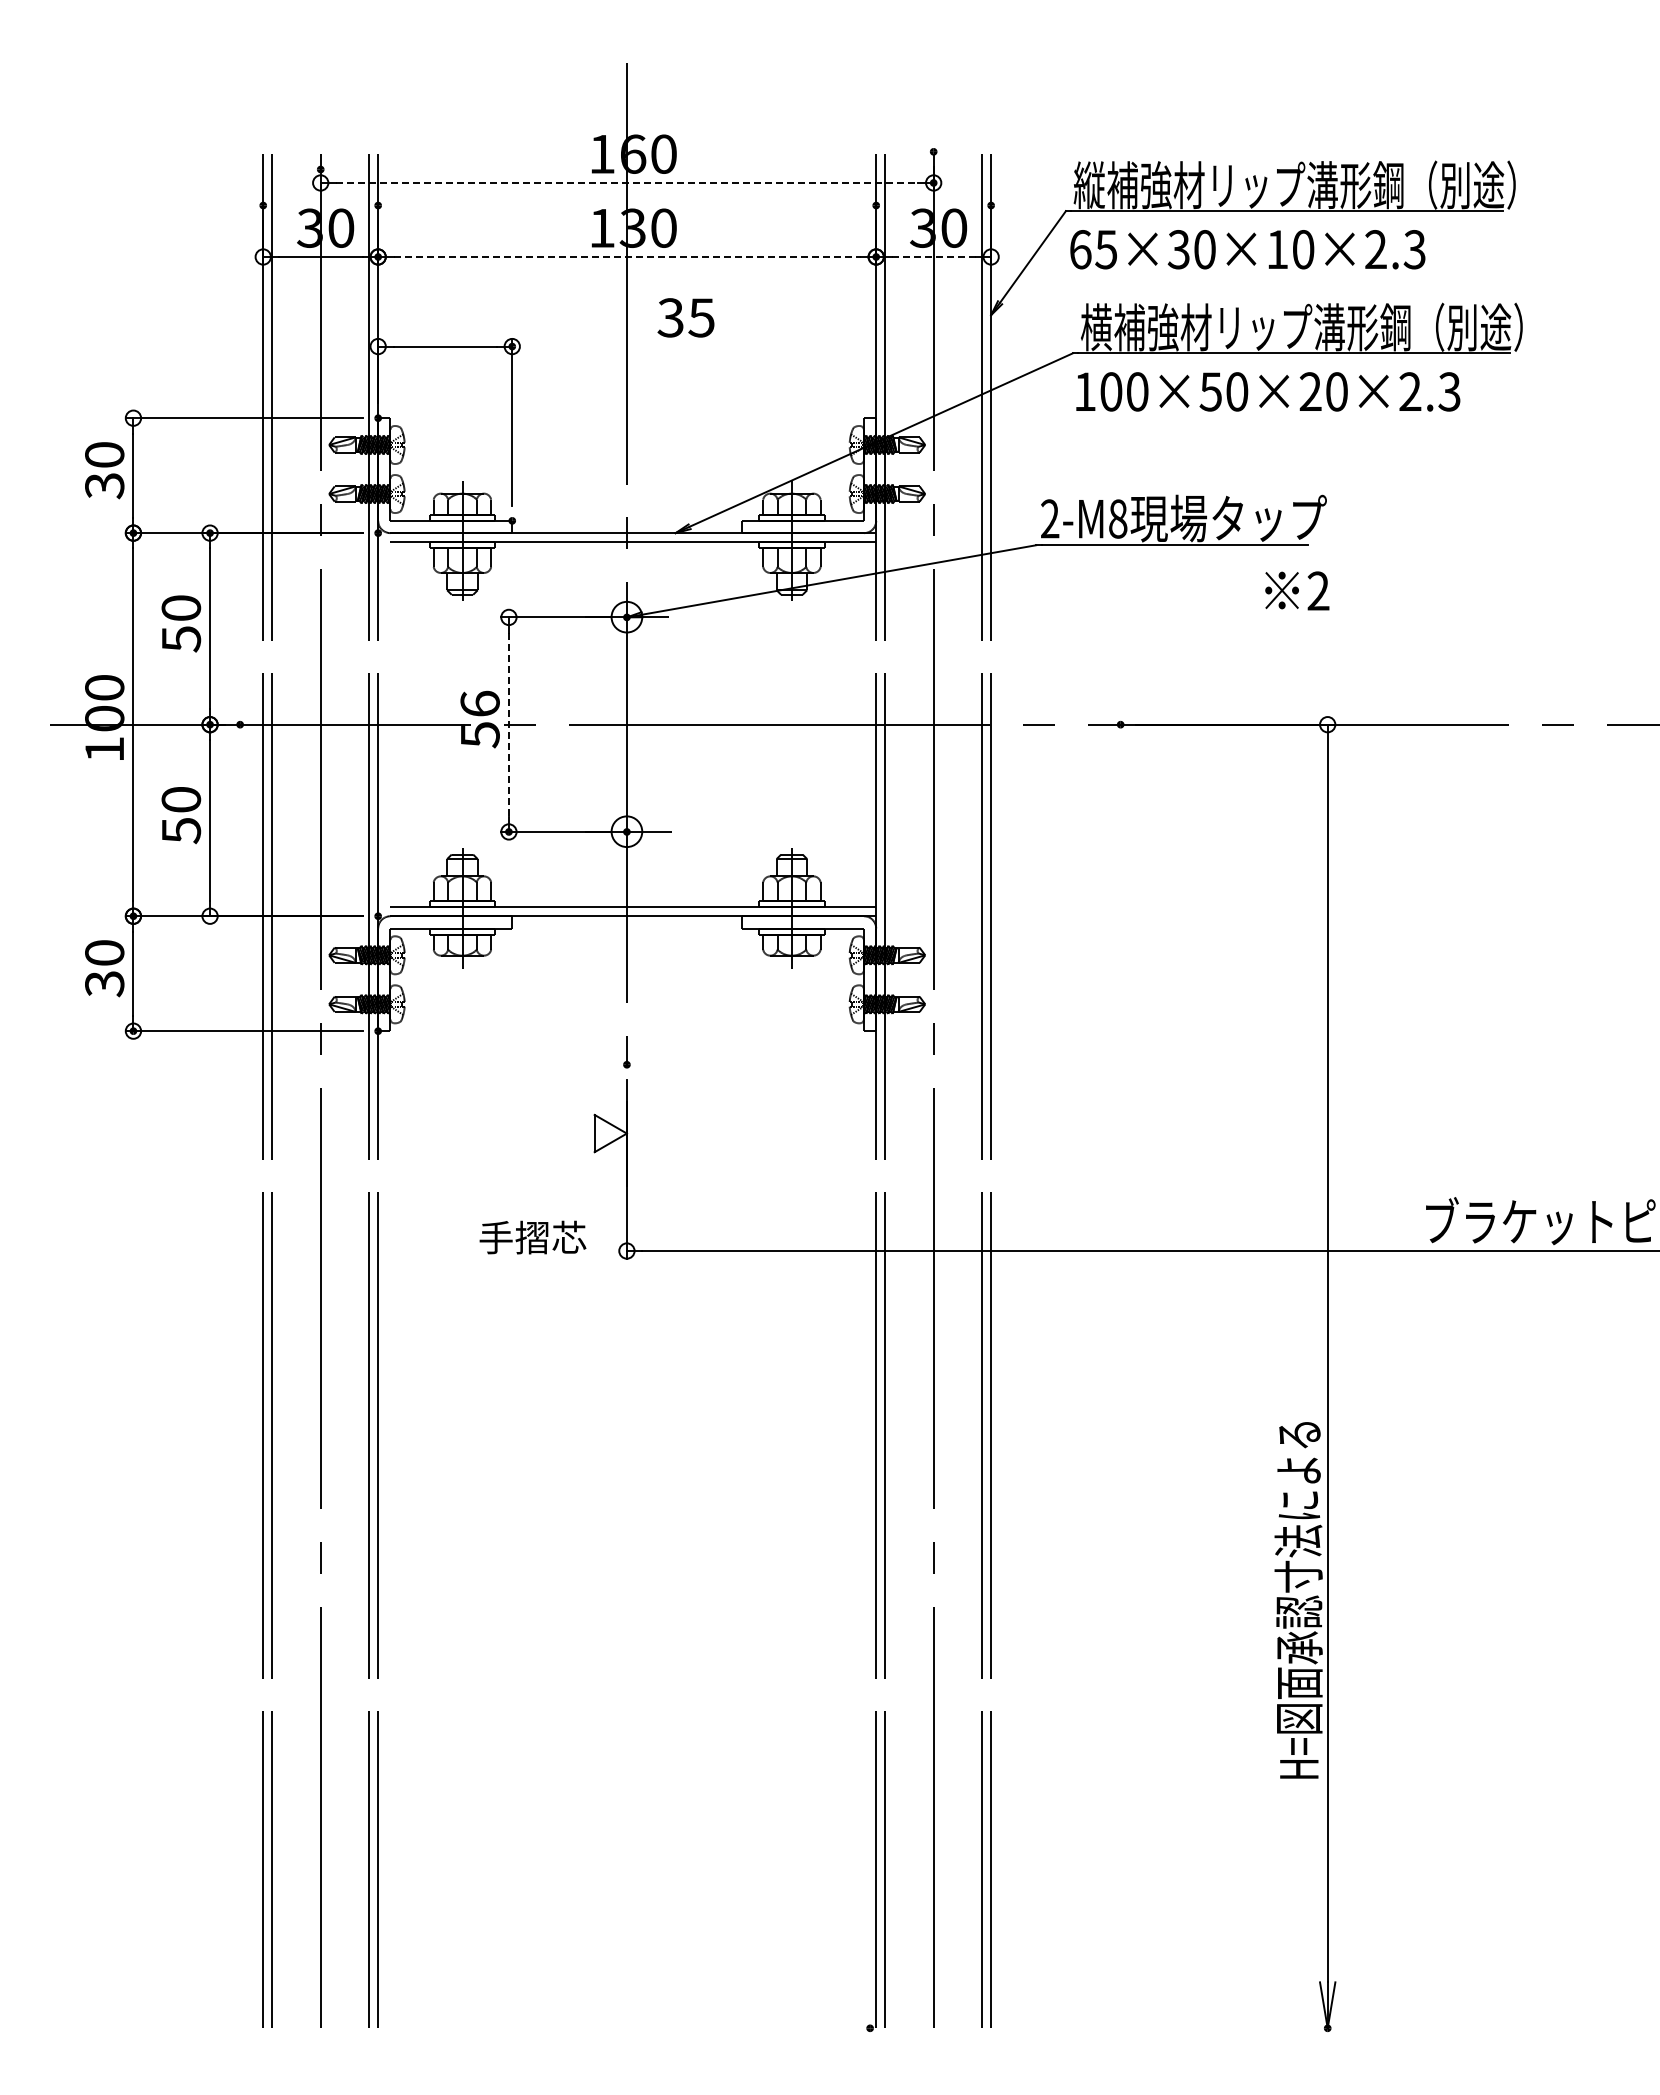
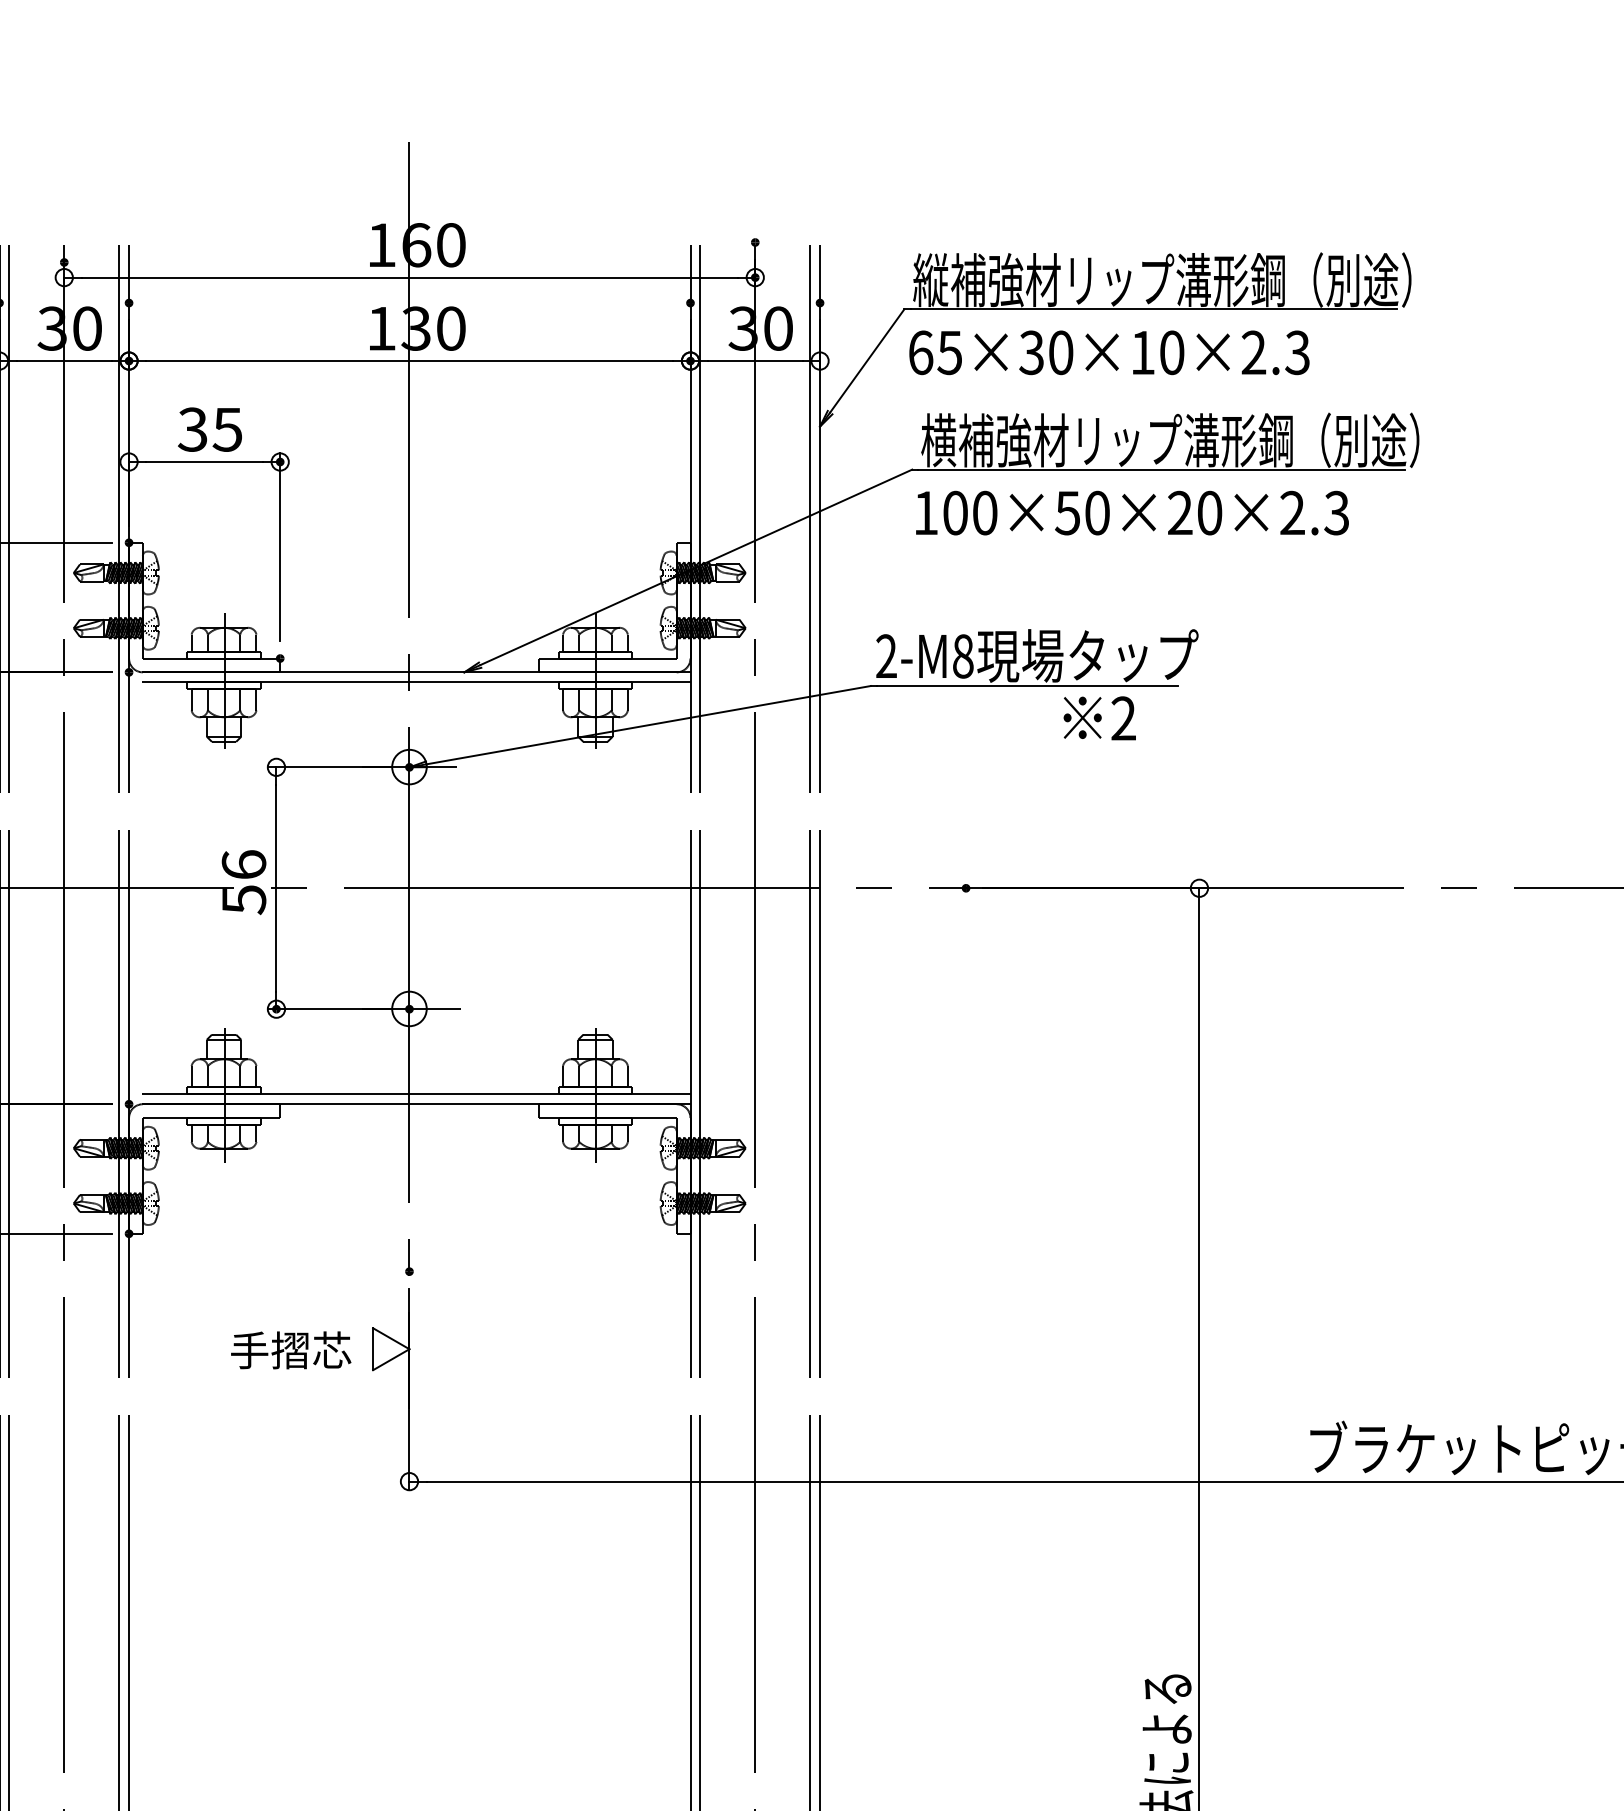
line: (627, 182) -> (410, 277), dashed -> solid
line: (627, 257) -> (410, 361), dashed -> solid
line: (933, 257) -> (755, 361), dashed -> solid
text: (685, 317) -> (209, 429), moved
text: (1297, 590) -> (1100, 717), moved
line: (508, 724) -> (275, 888), dashed -> solid
text: (532, 1237) -> (290, 1350), moved

